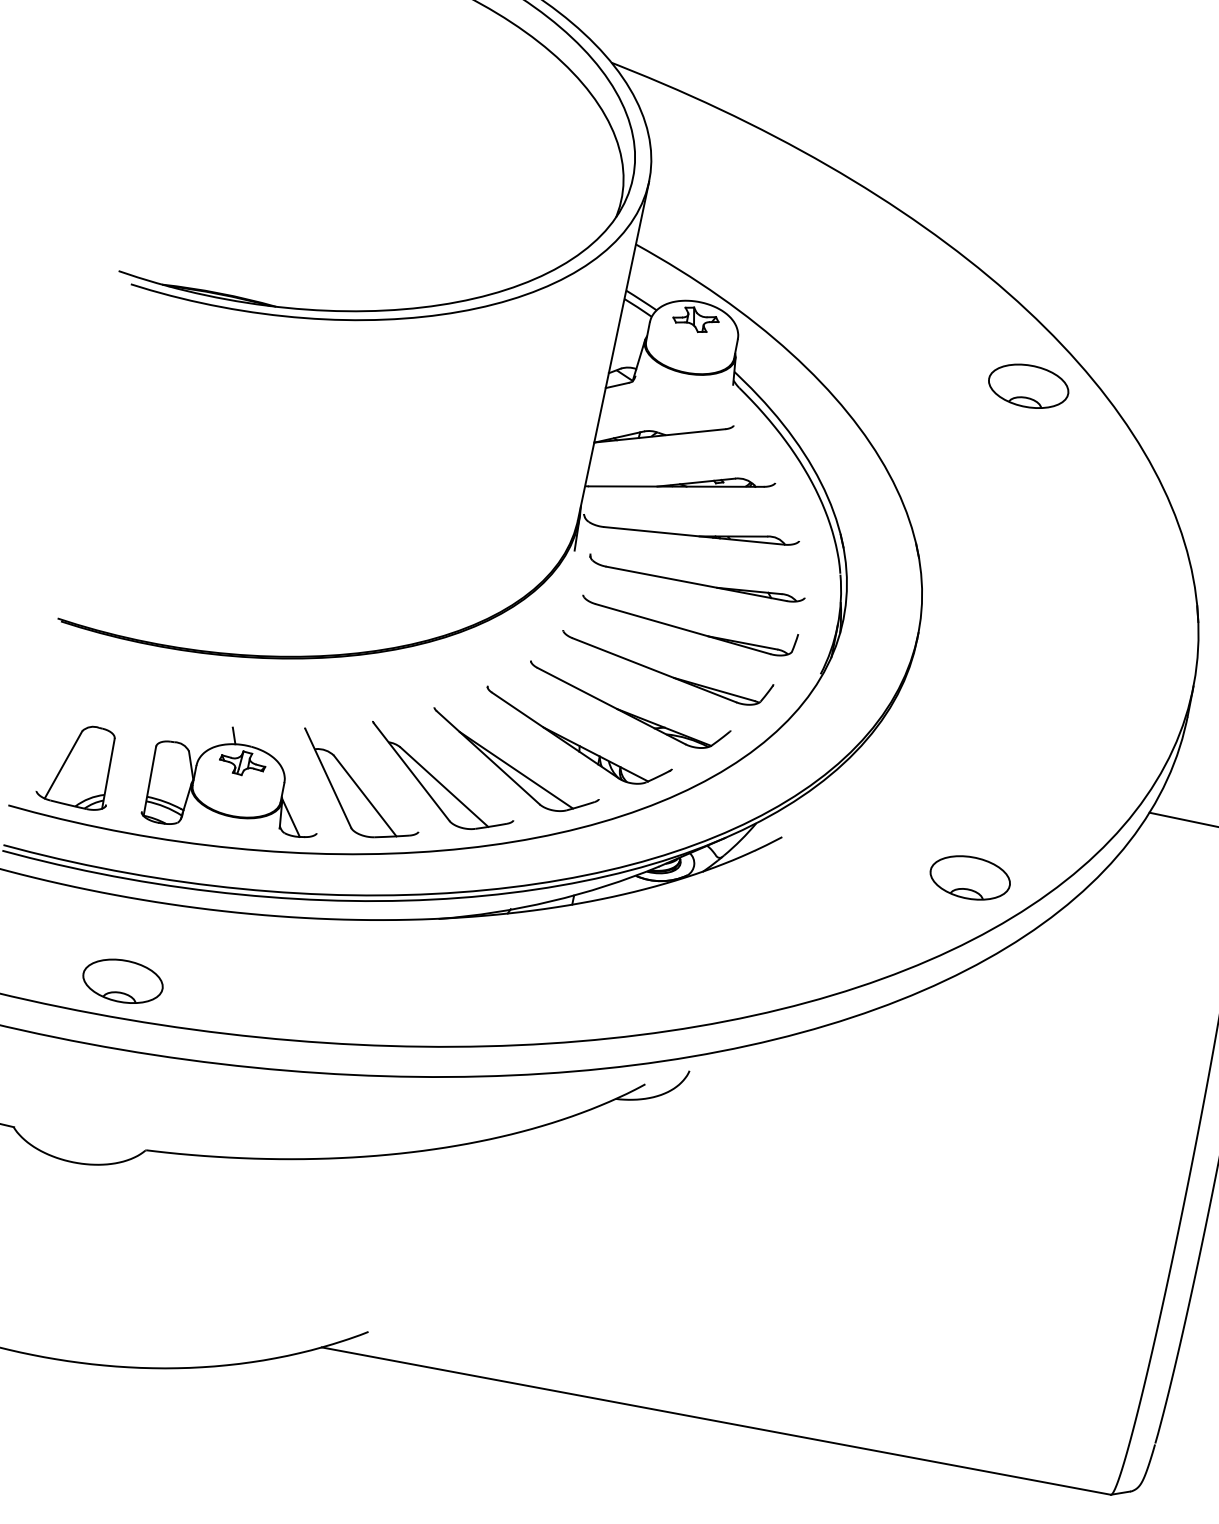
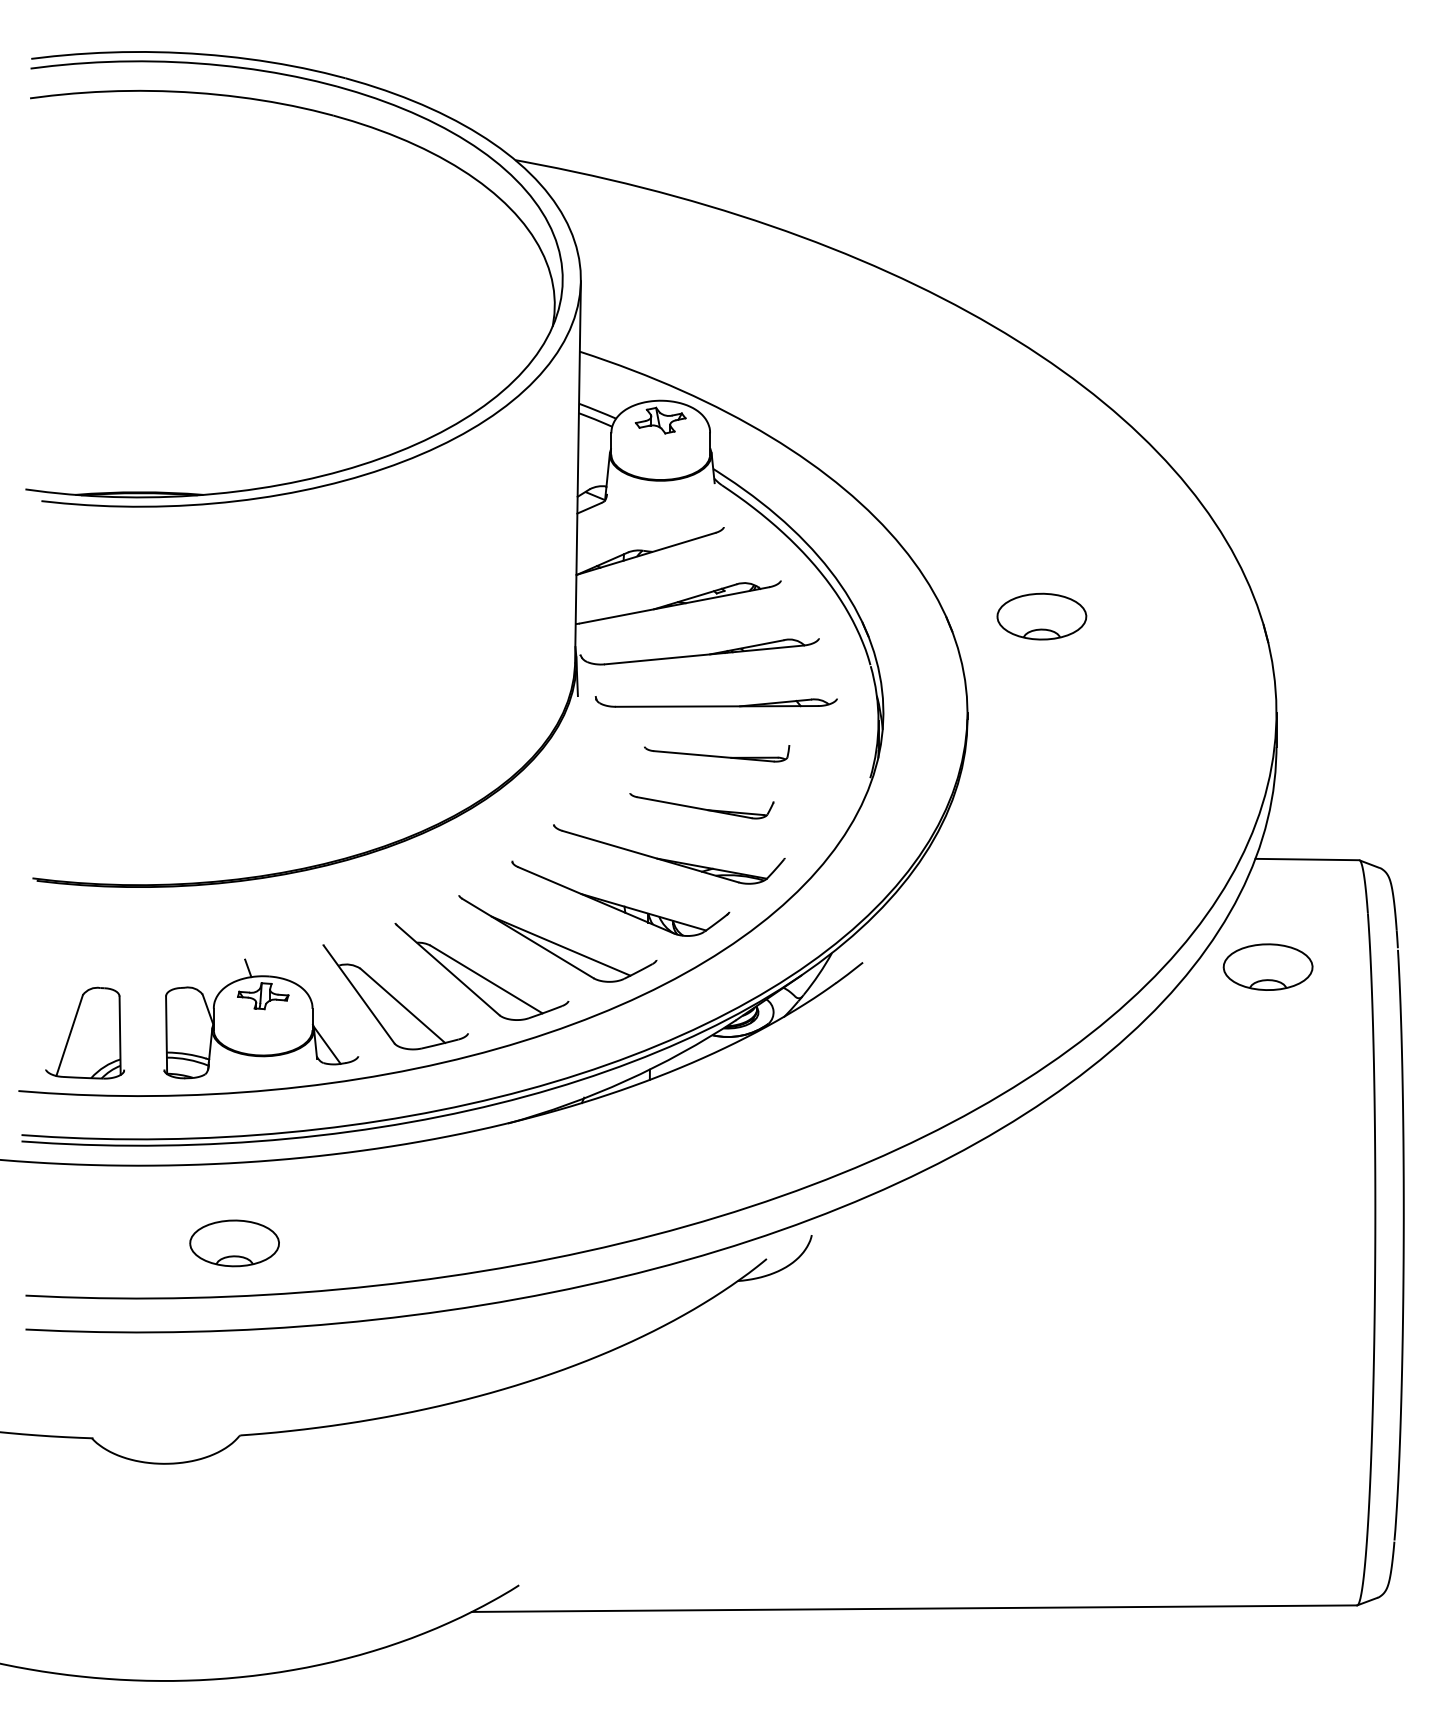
part: (1028, 386) -> (1041, 616), moved
part: (688, 625) -> (716, 753), size x0.6
part: (665, 669) -> (701, 805), size x0.6
part: (969, 877) -> (1267, 966), moved
part: (122, 981) -> (234, 1243), moved

